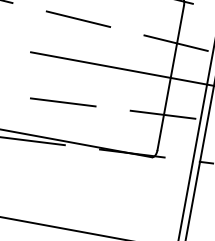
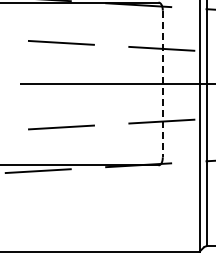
line: (170, 78) -> (162, 84), solid -> dashed

